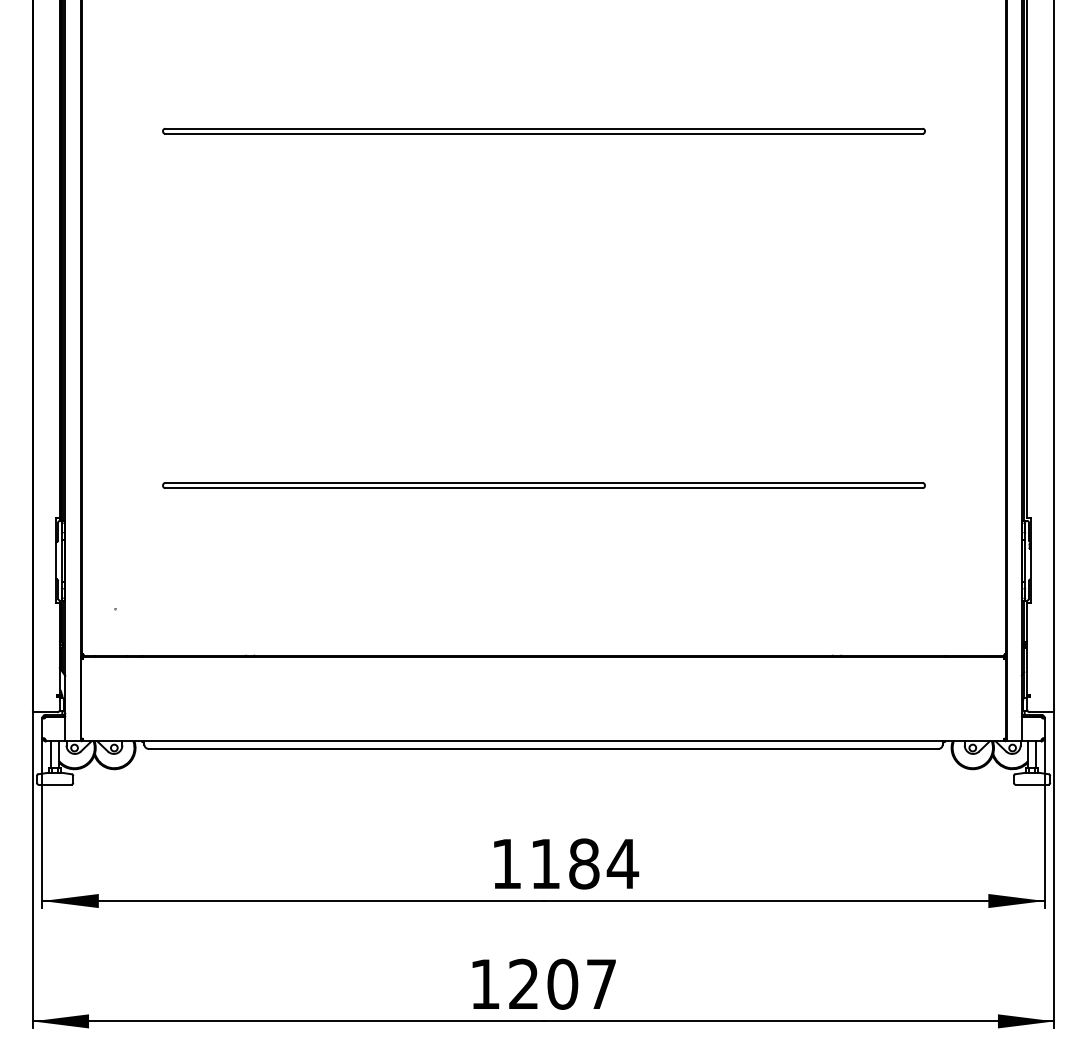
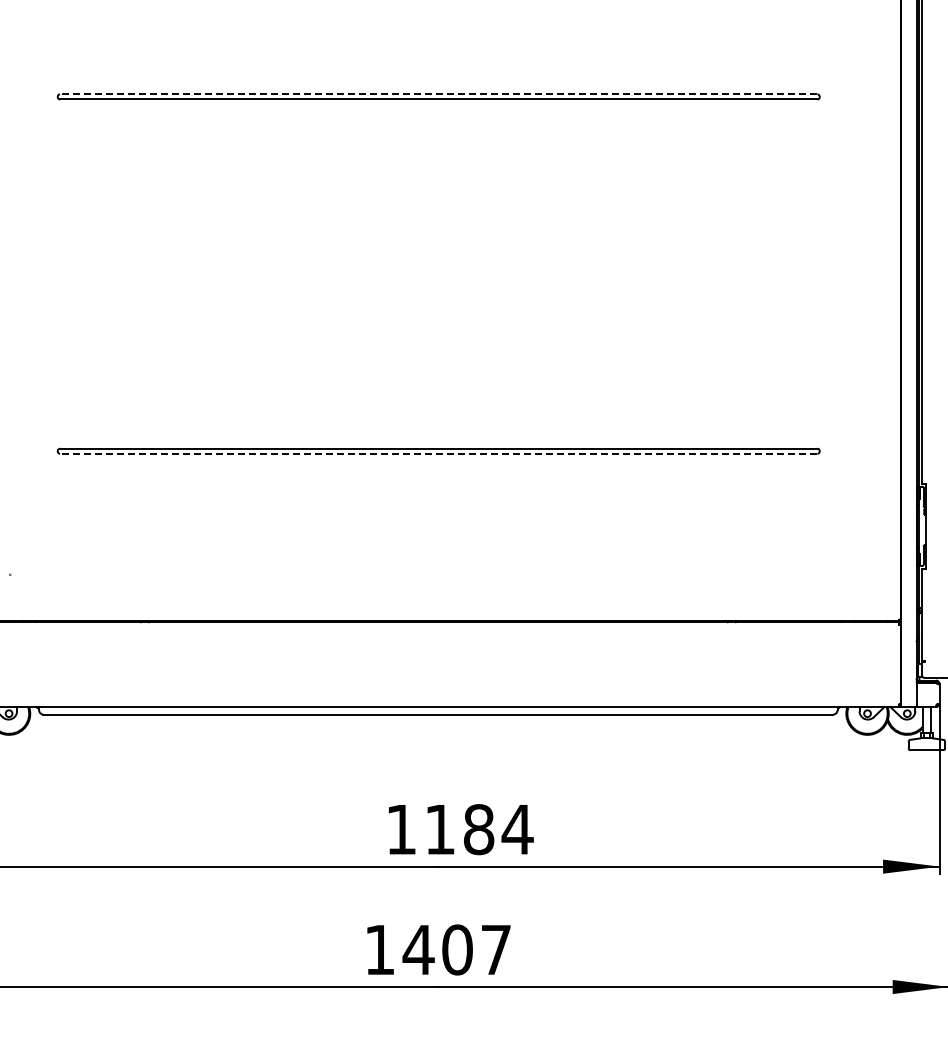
line: (544, 128) -> (439, 94), solid -> dashed
line: (544, 488) -> (439, 454), solid -> dashed
text: (523, 983) -> (418, 949), 1207 -> 1407

